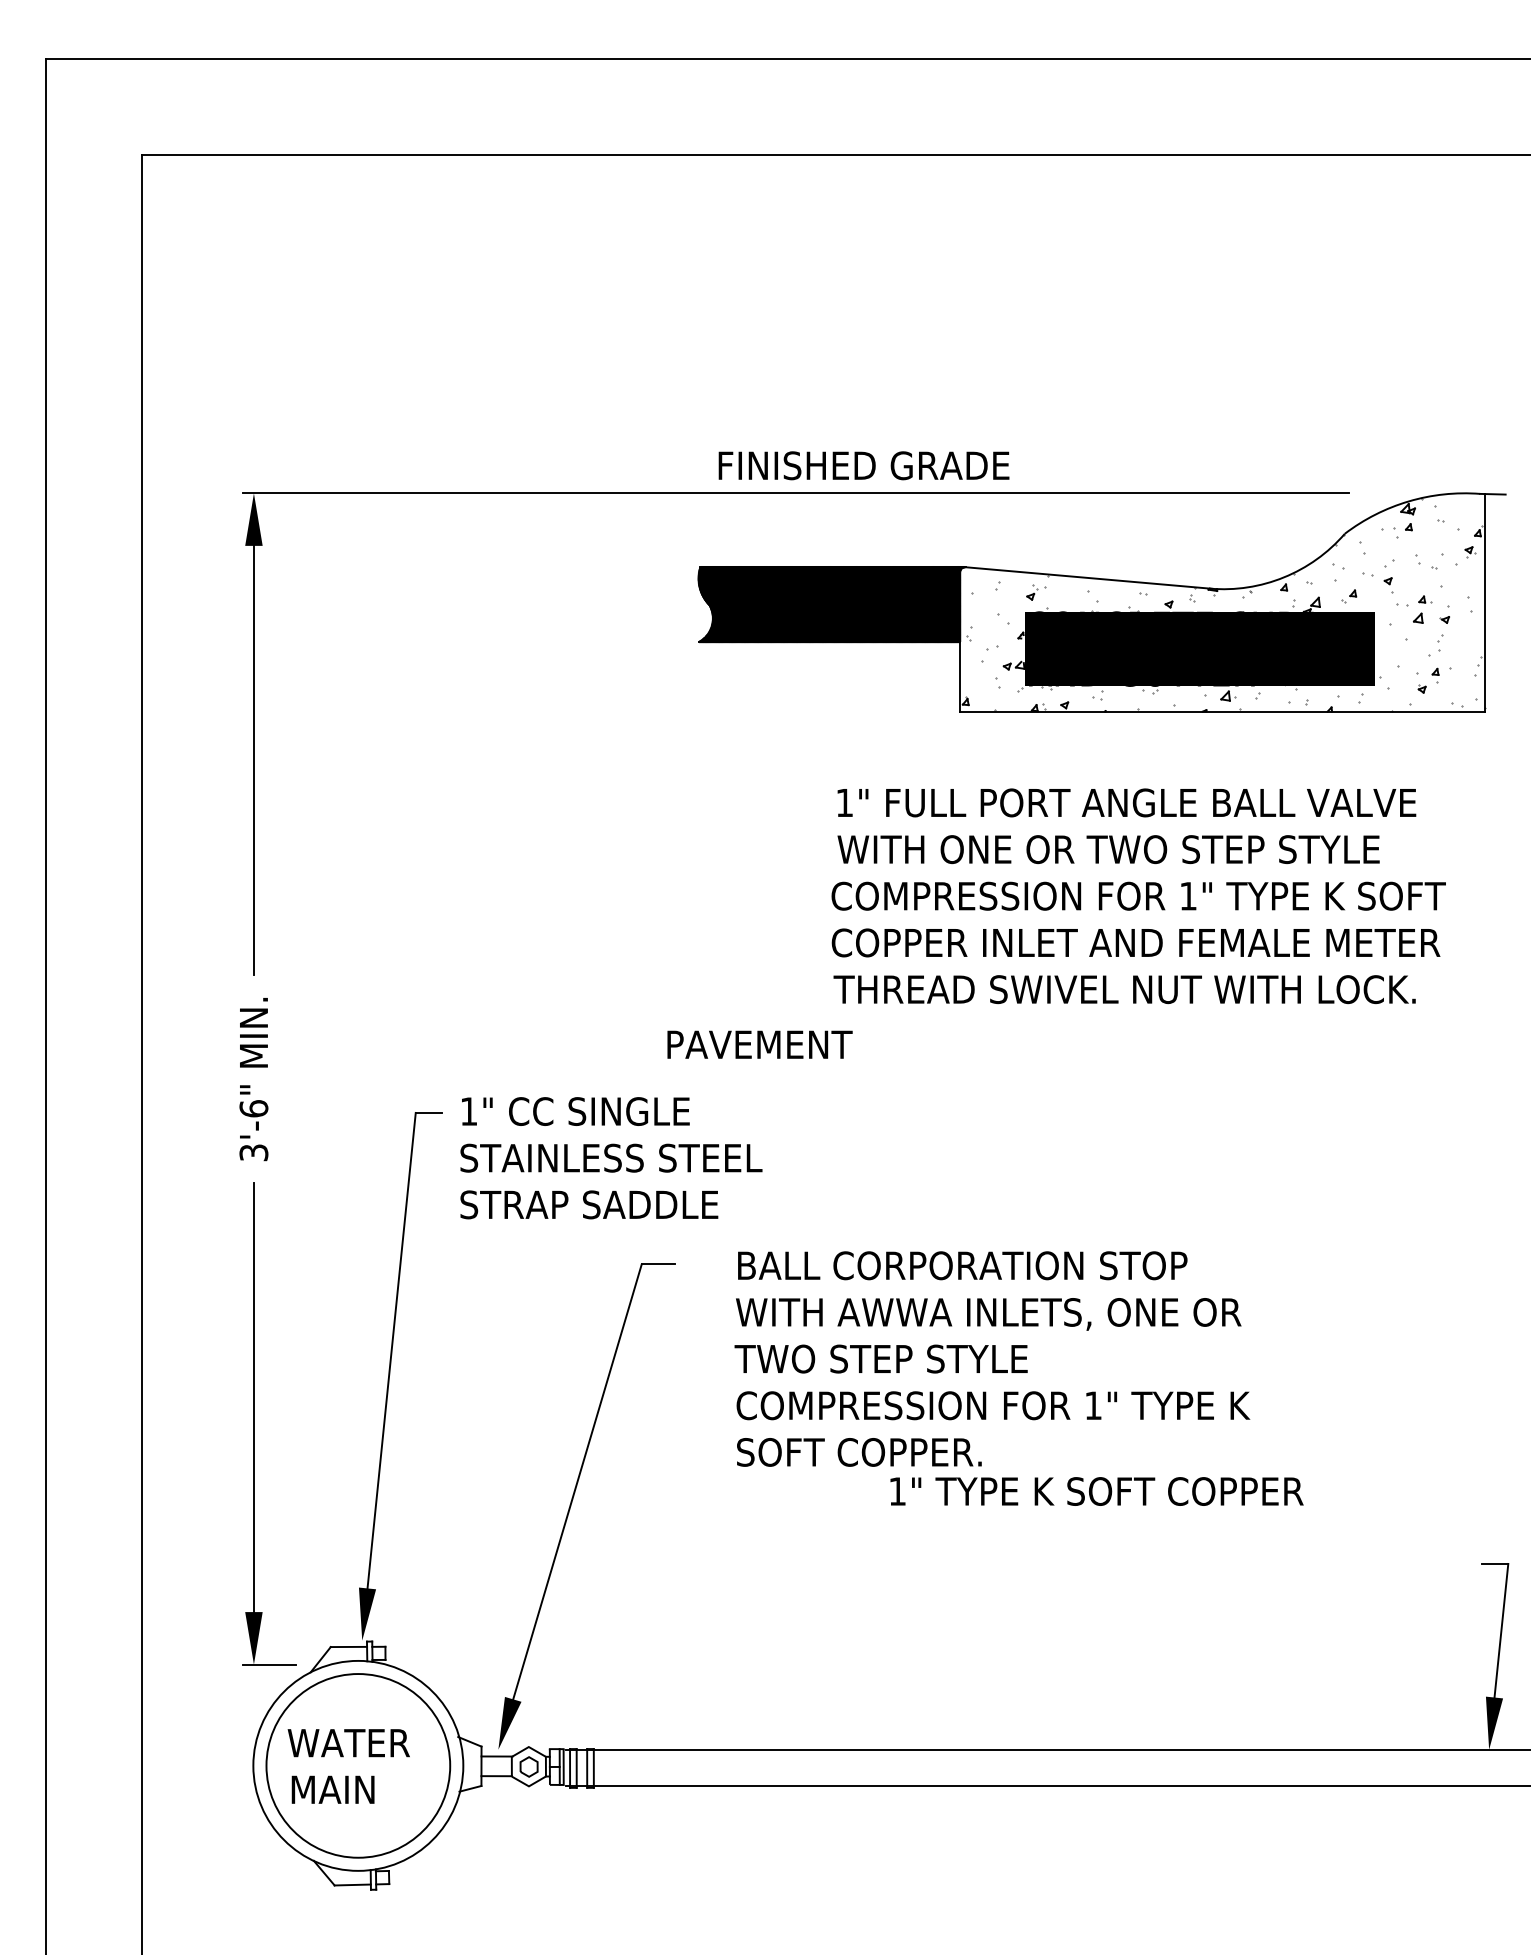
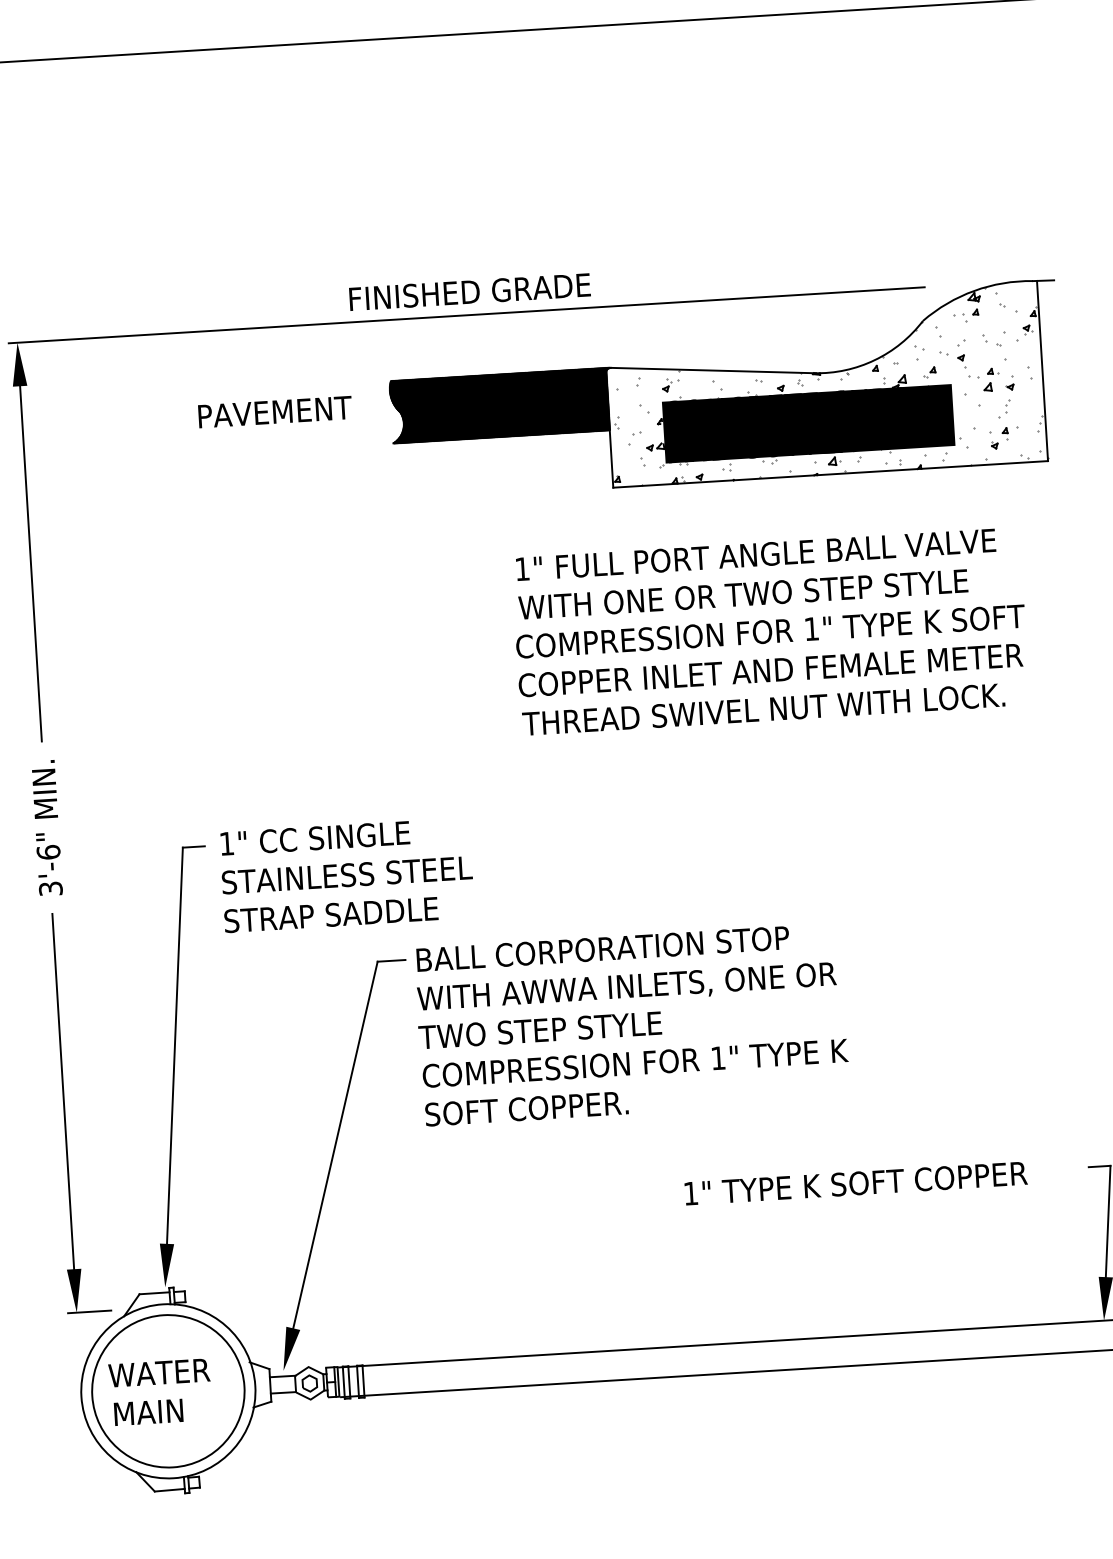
text: (863, 465) -> (469, 291), moved
text: (759, 1044) -> (274, 411), moved
text: (992, 1358) -> (632, 1024), moved
text: (1096, 1491) -> (855, 1183), moved

